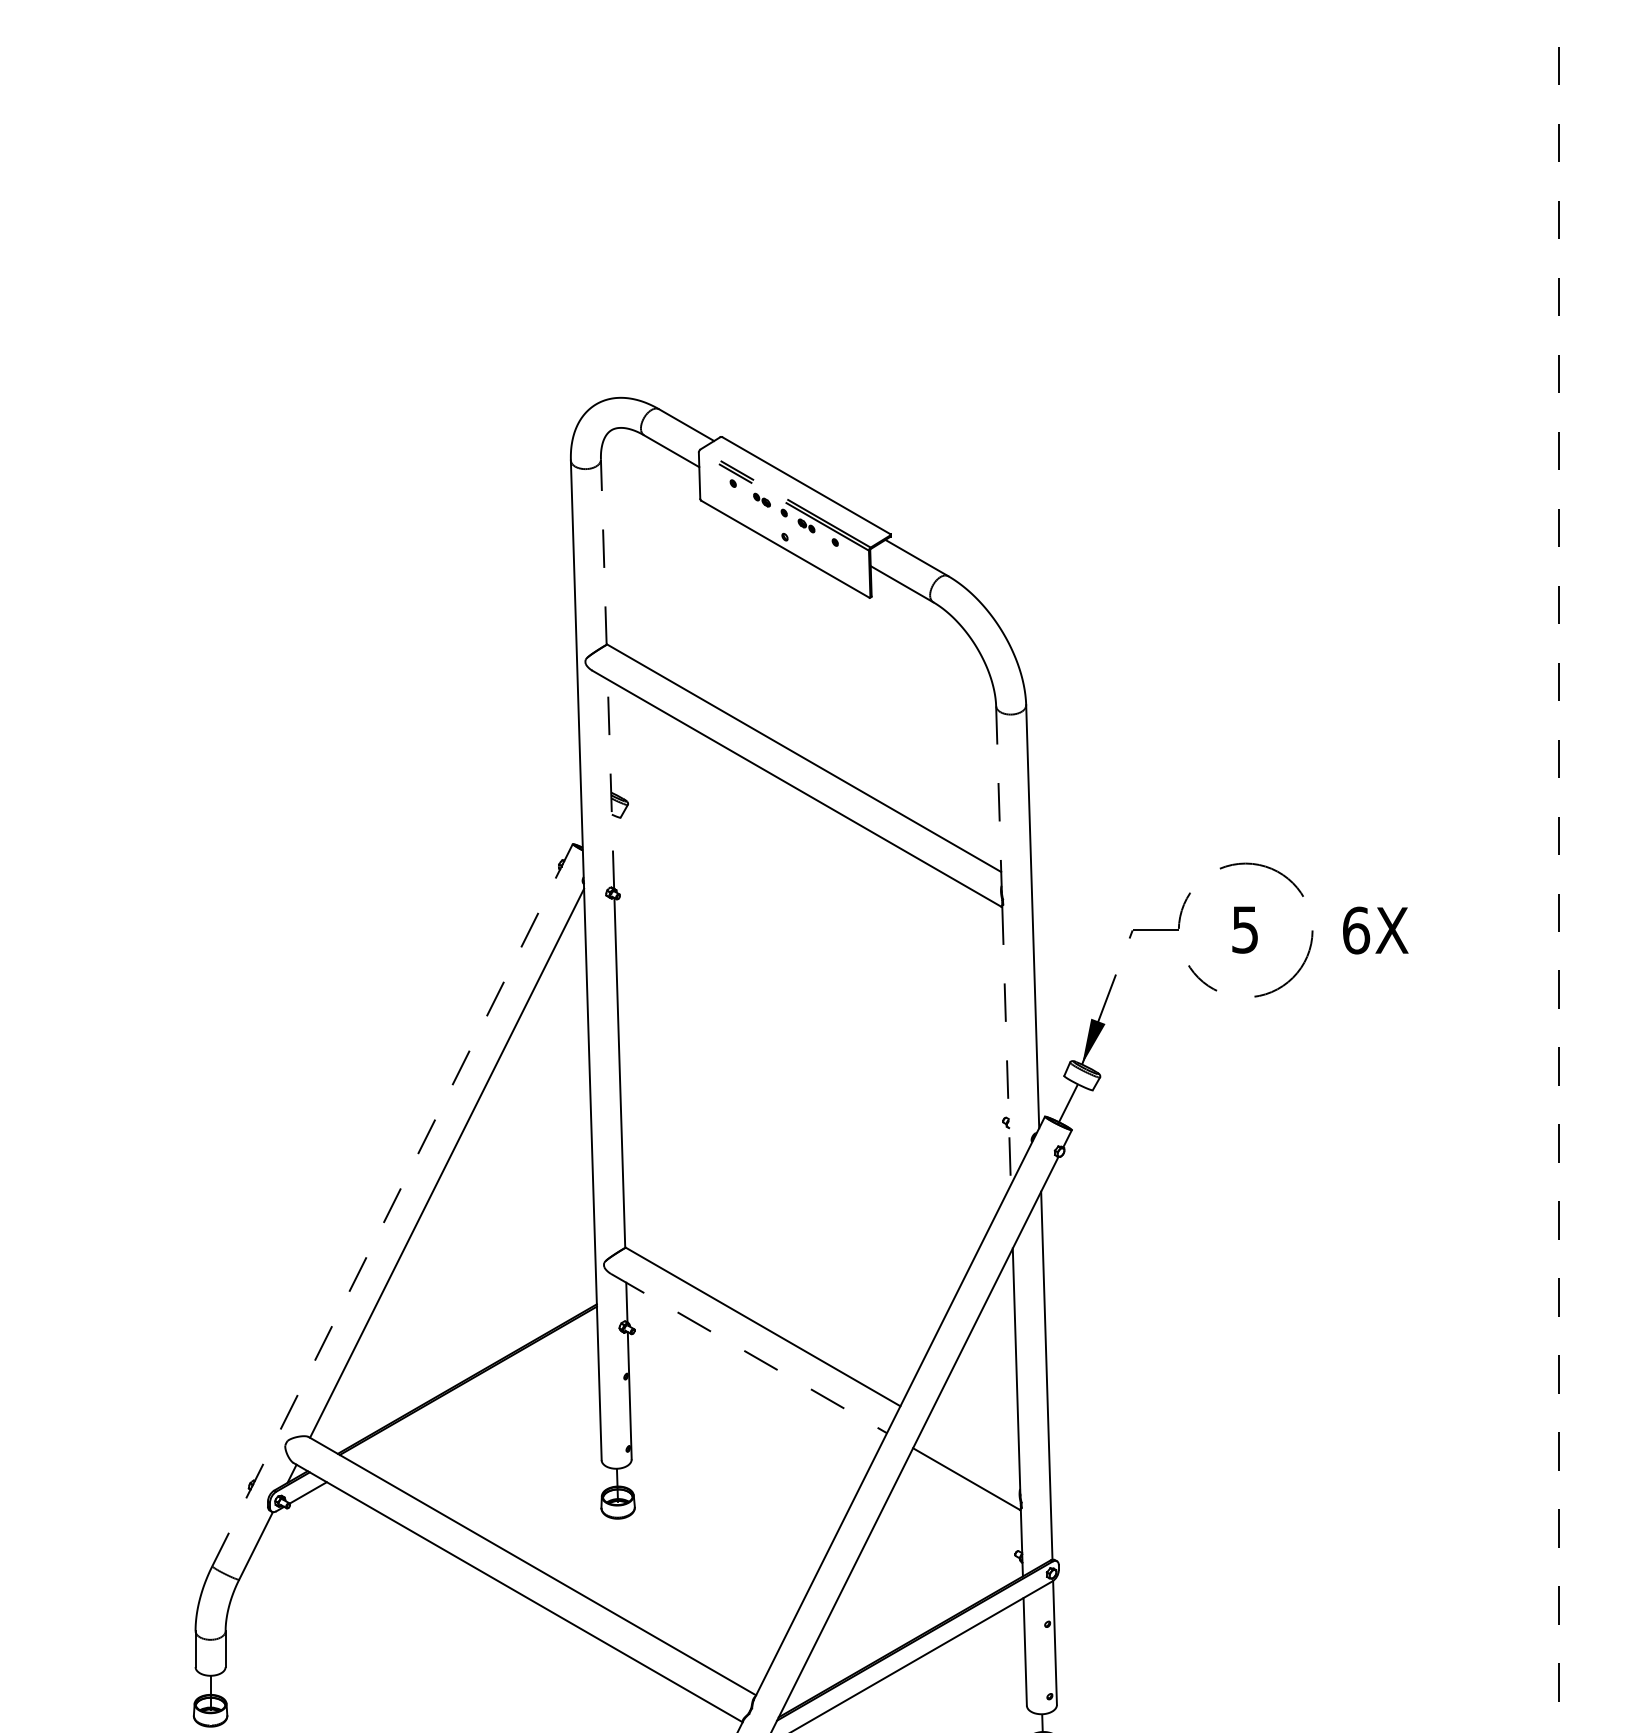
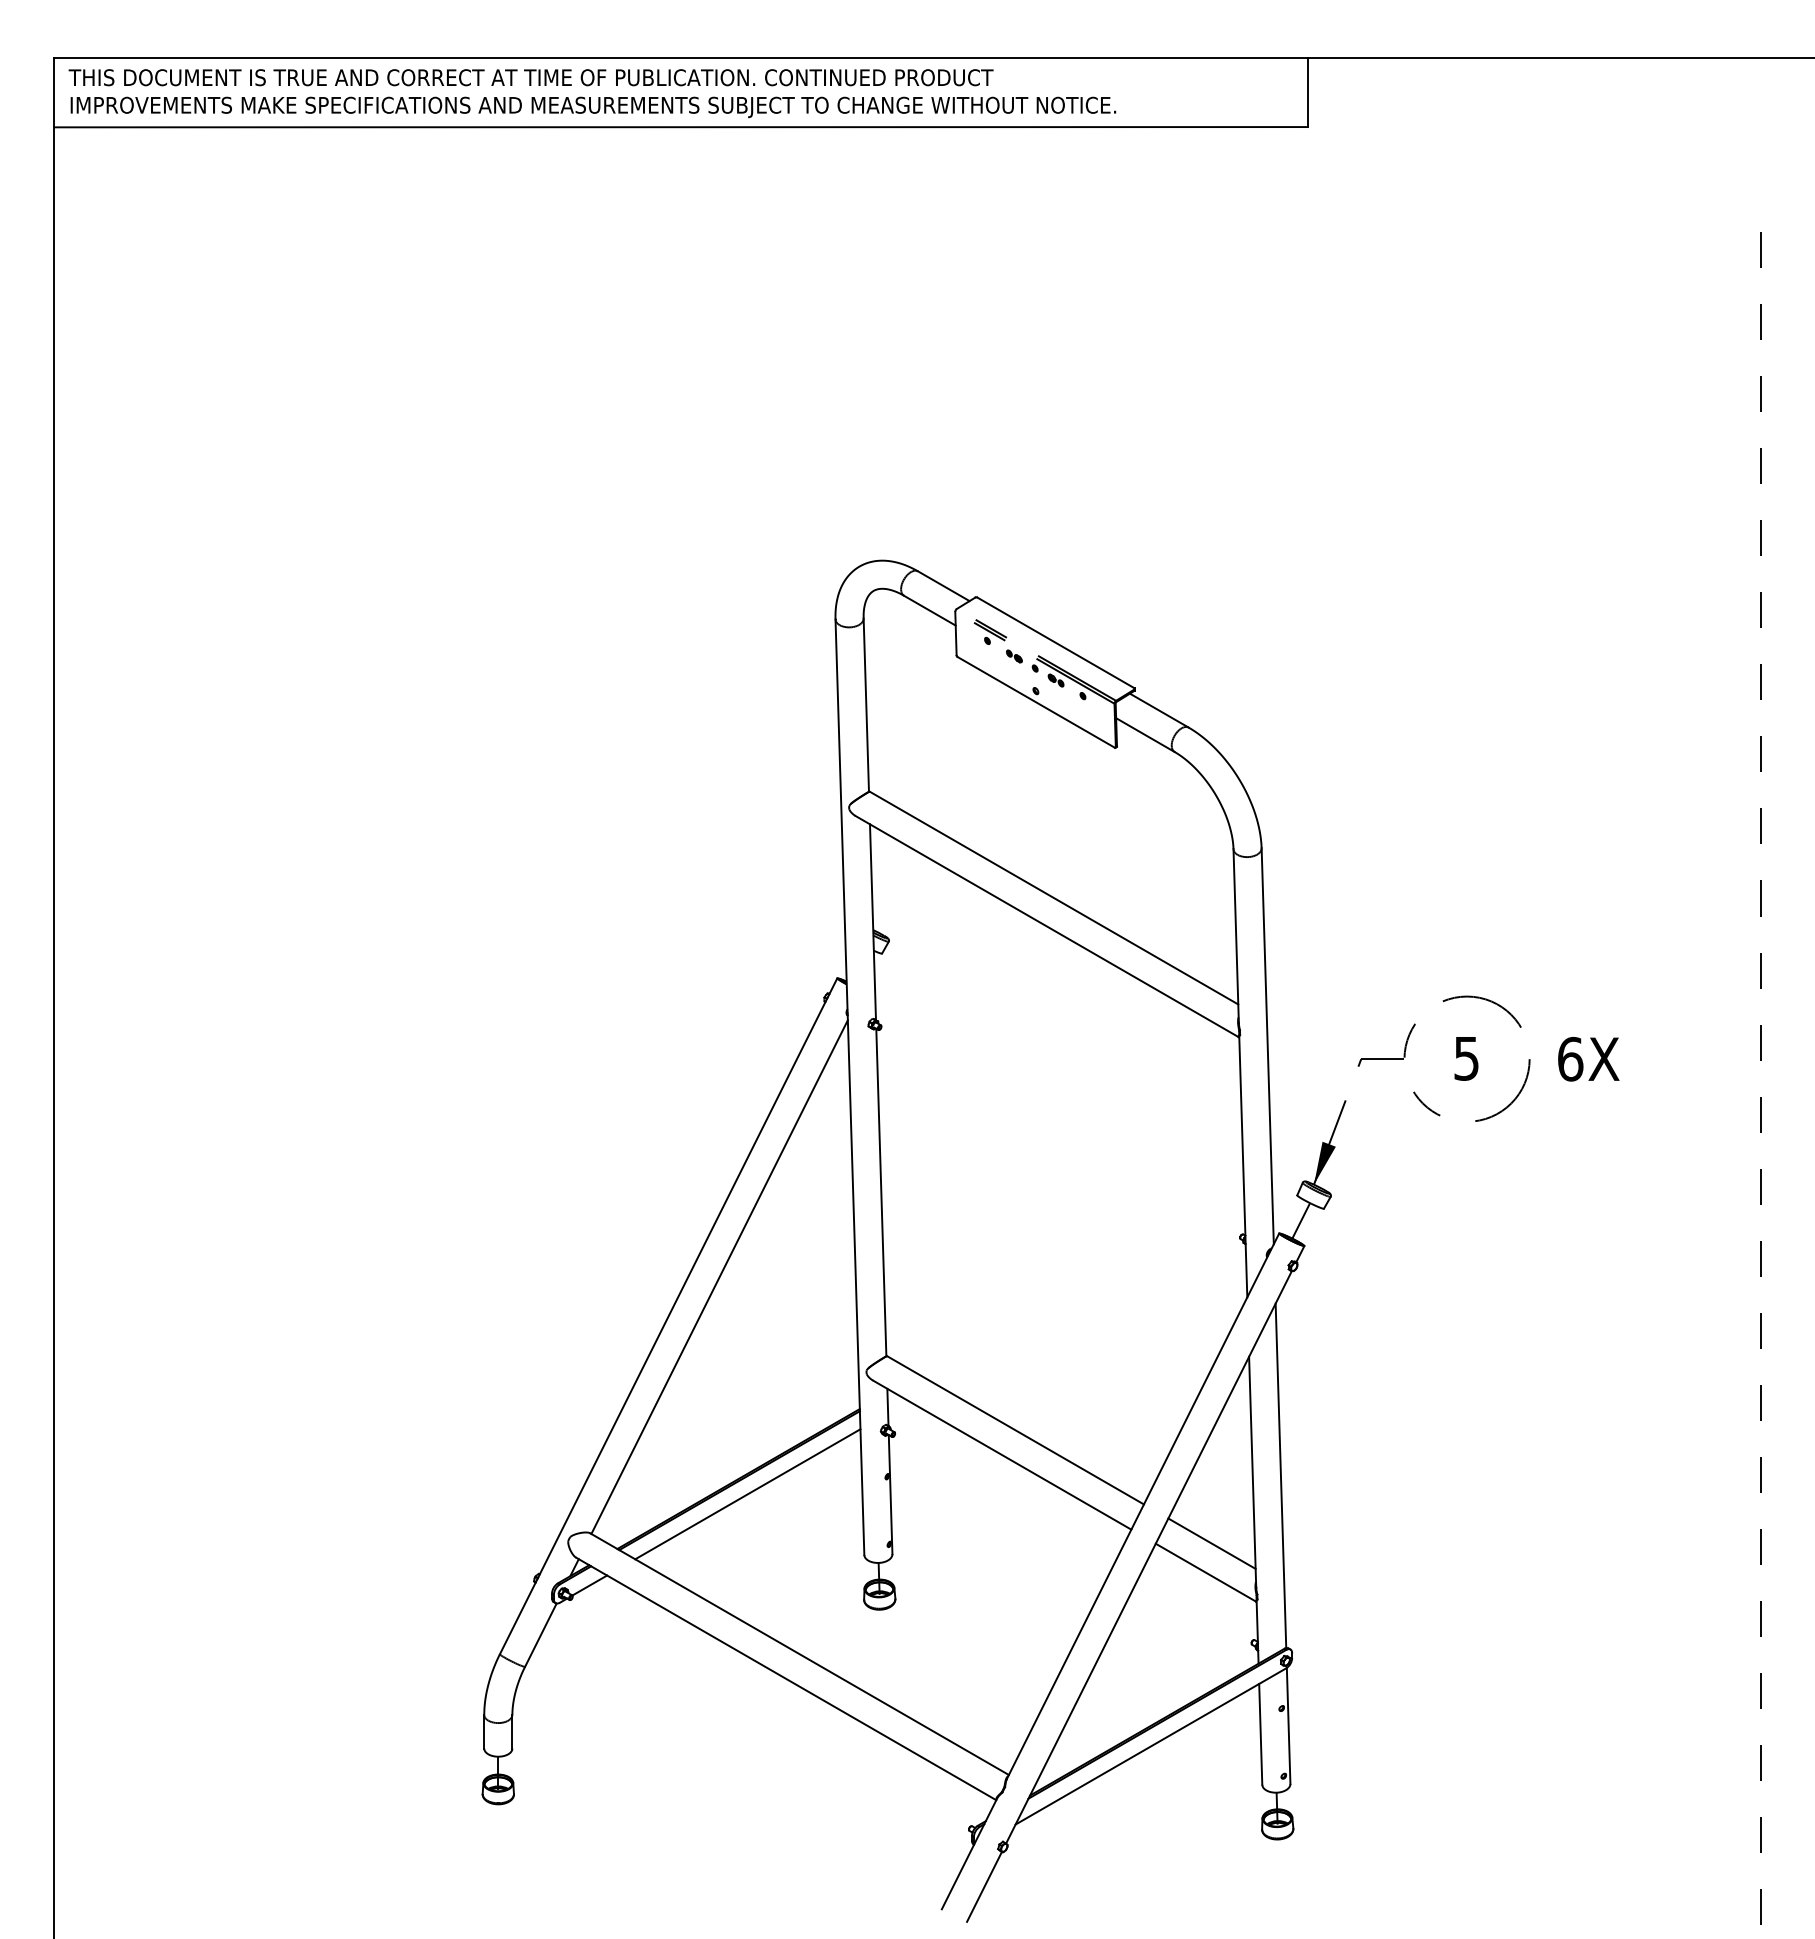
line: (603, 552) -> (866, 705), dashed -> solid
line: (610, 783) -> (872, 921), dashed -> solid
line: (999, 798) -> (1236, 935), dashed -> solid
line: (1006, 1046) -> (1243, 1167), dashed -> solid
line: (392, 1205) -> (668, 1316), dashed -> solid
line: (749, 1353) -> (1002, 1455), dashed -> solid
line: (476, 1395) -> (747, 1494), added
line: (972, 1447) -> (1211, 1543), added

